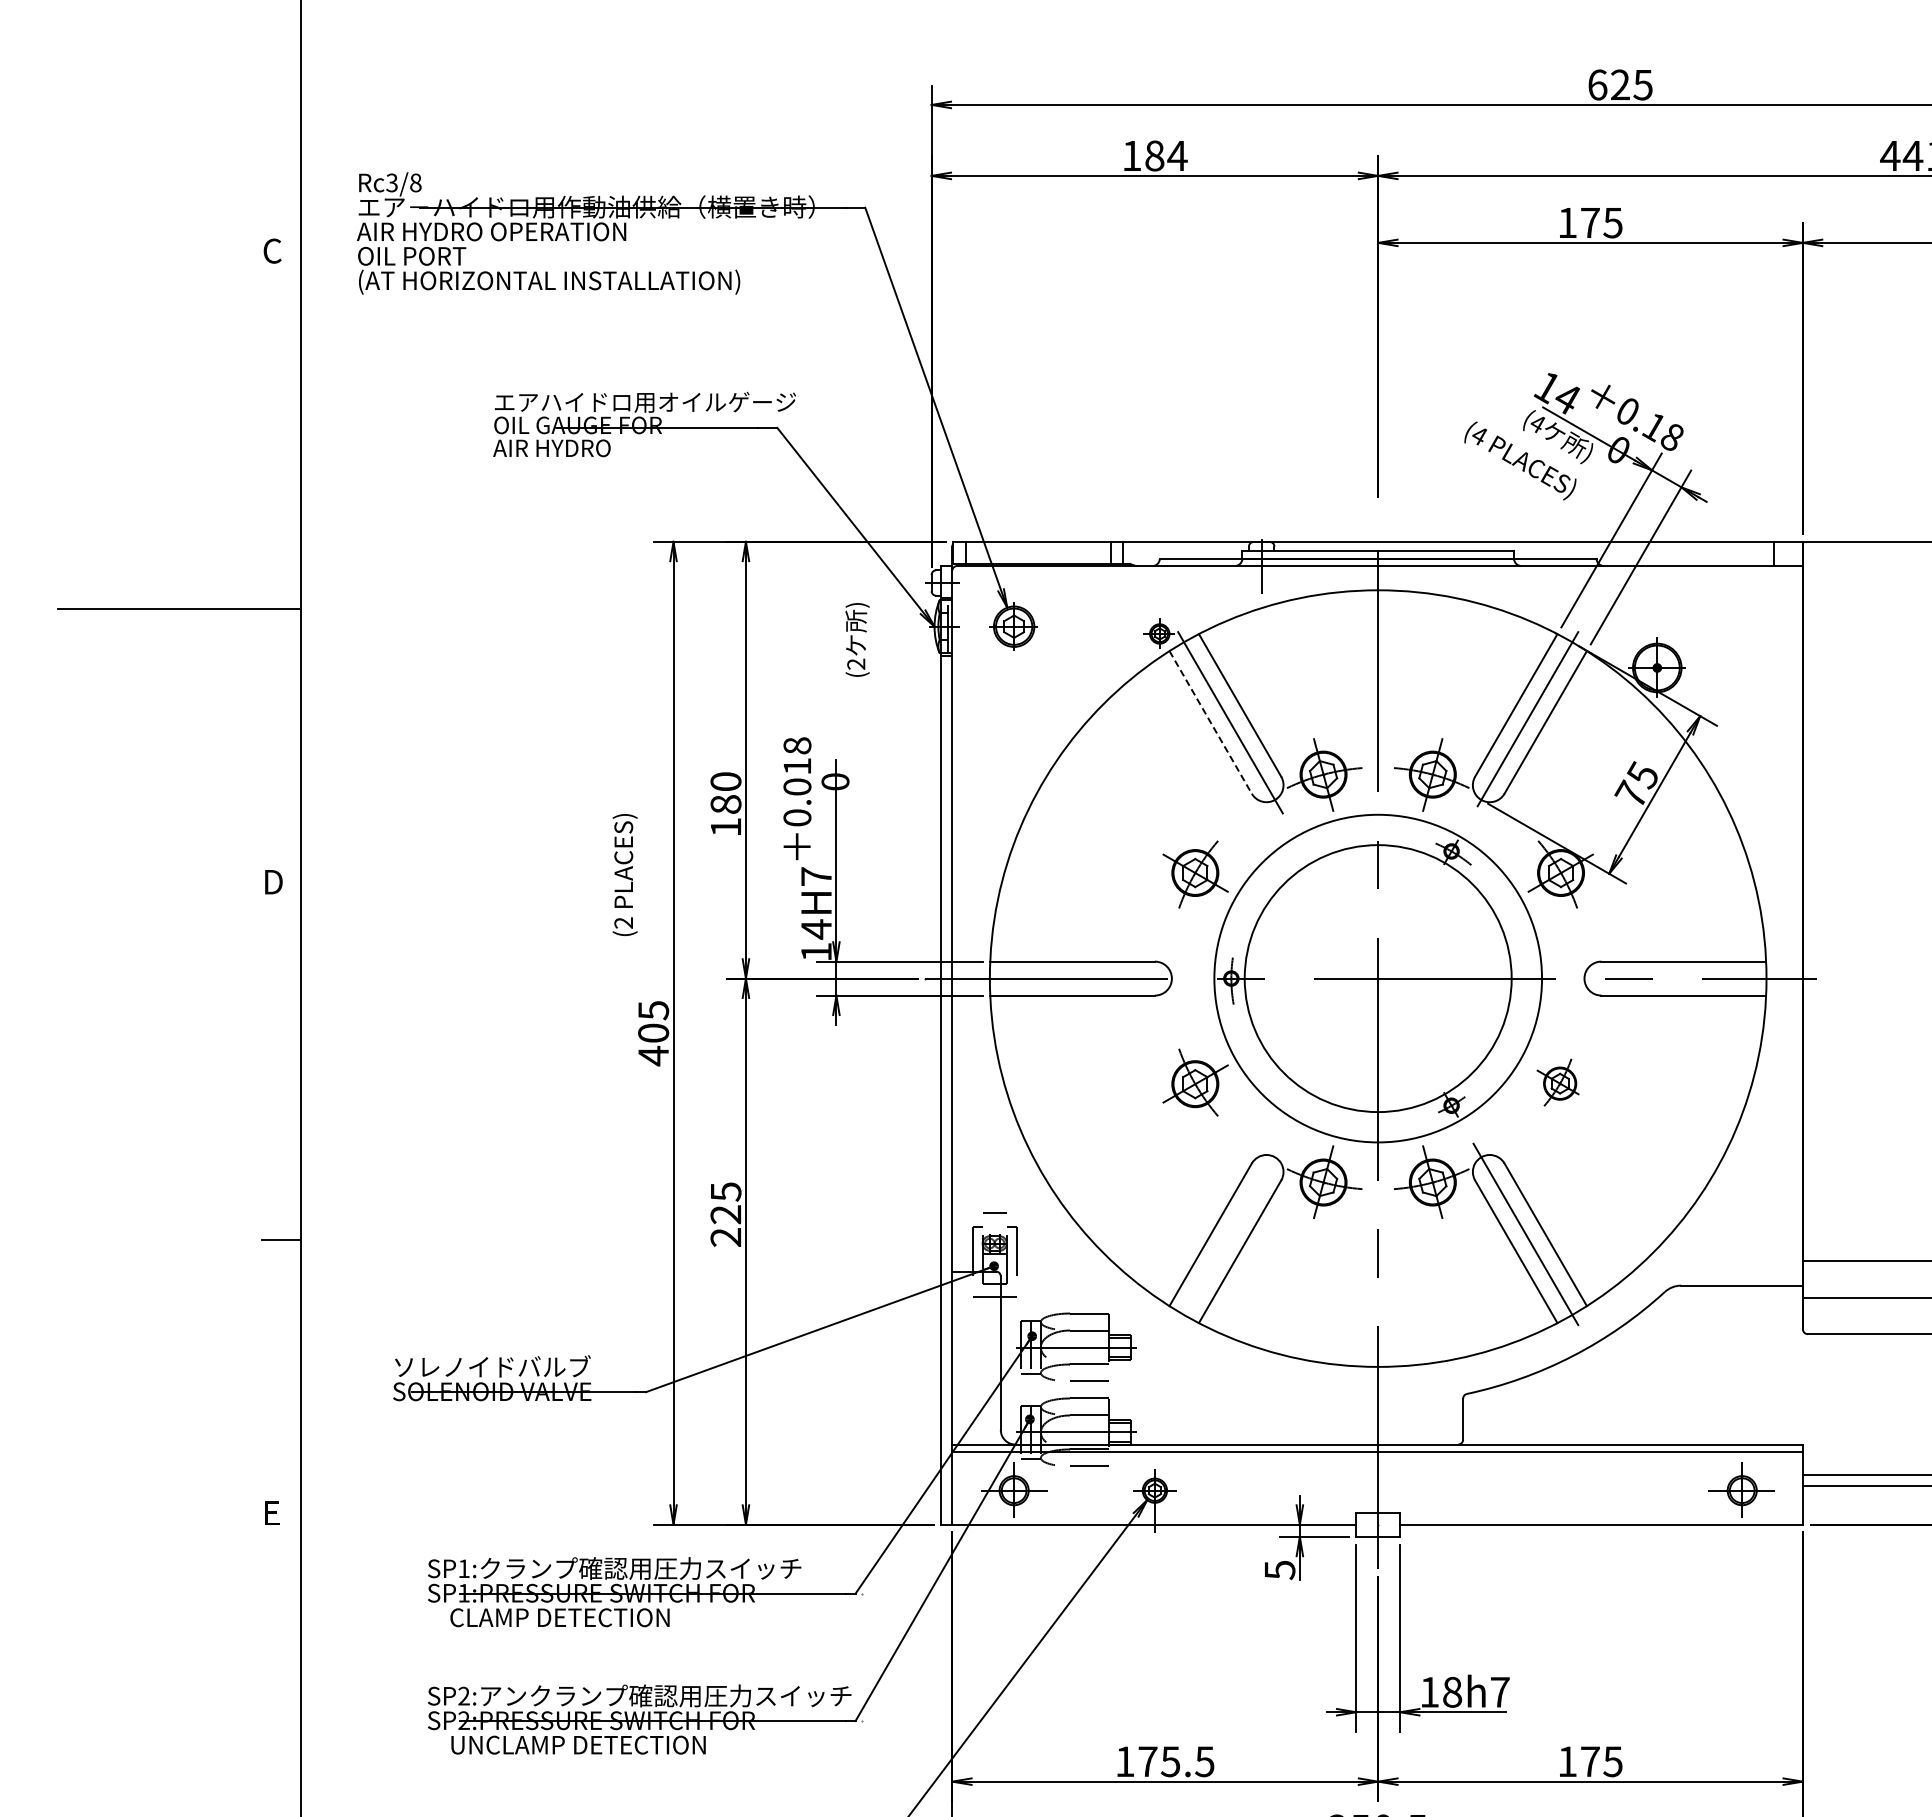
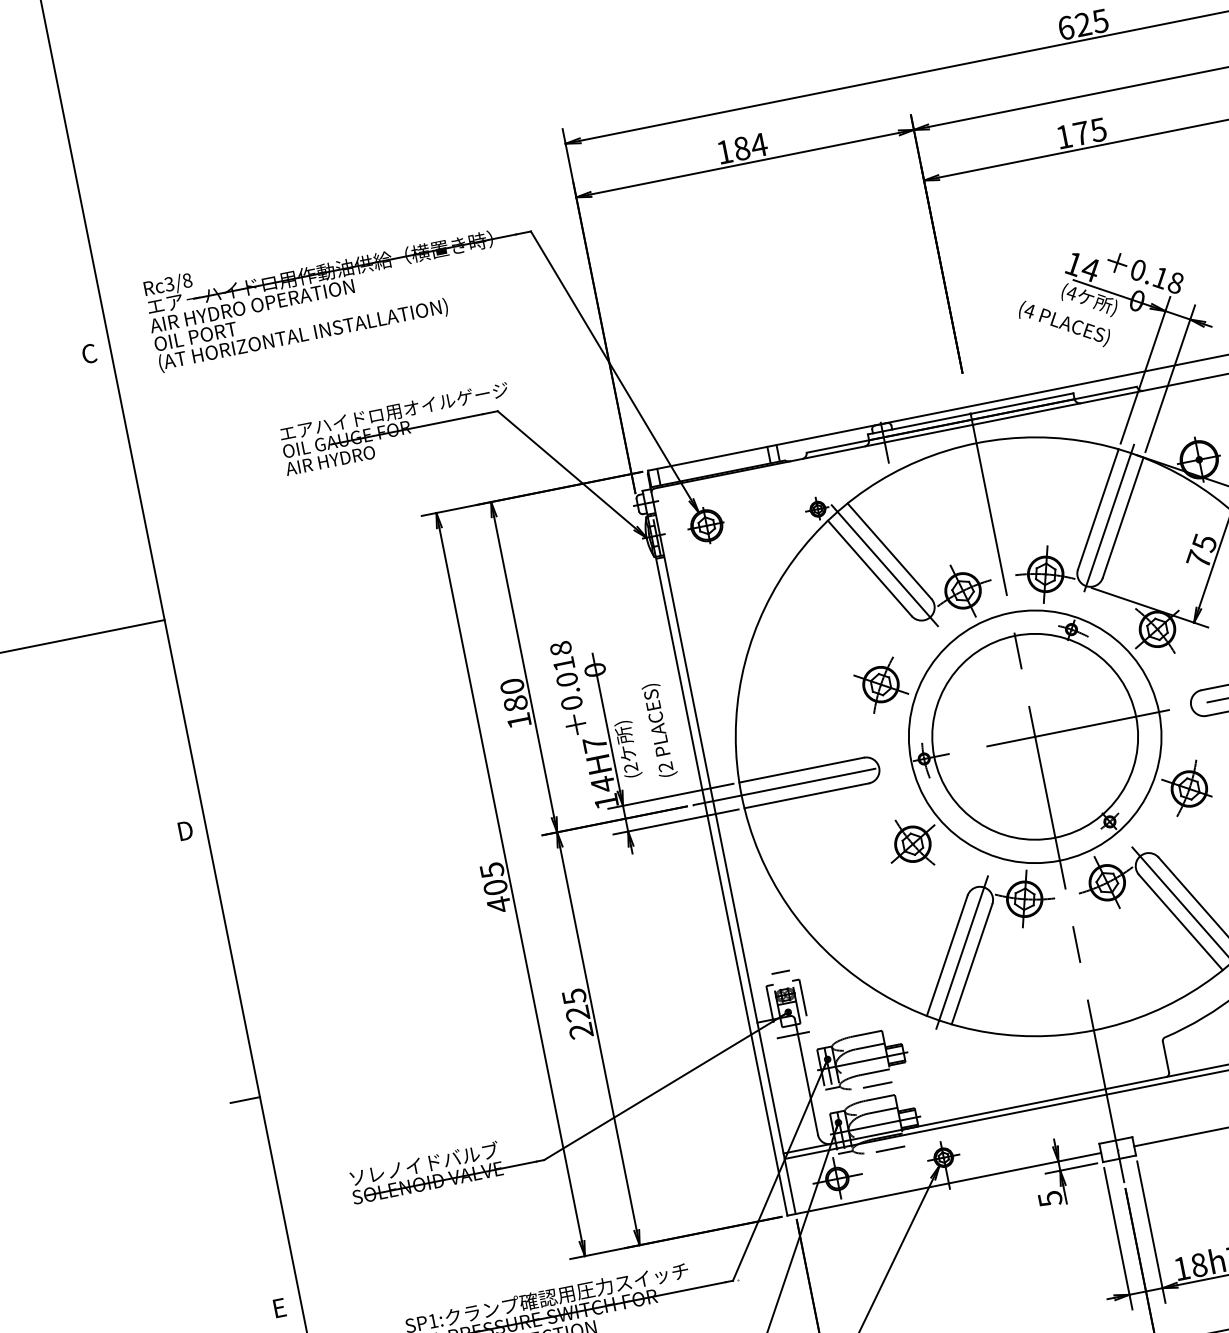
text: (857, 639) -> (628, 748), moved
line: (1210, 722) -> (869, 568), dashed -> solid
text: (624, 874) -> (659, 730), moved
part: (1557, 1082) -> (1186, 788), size x1.43
line: (1230, 1233) -> (962, 951), added

